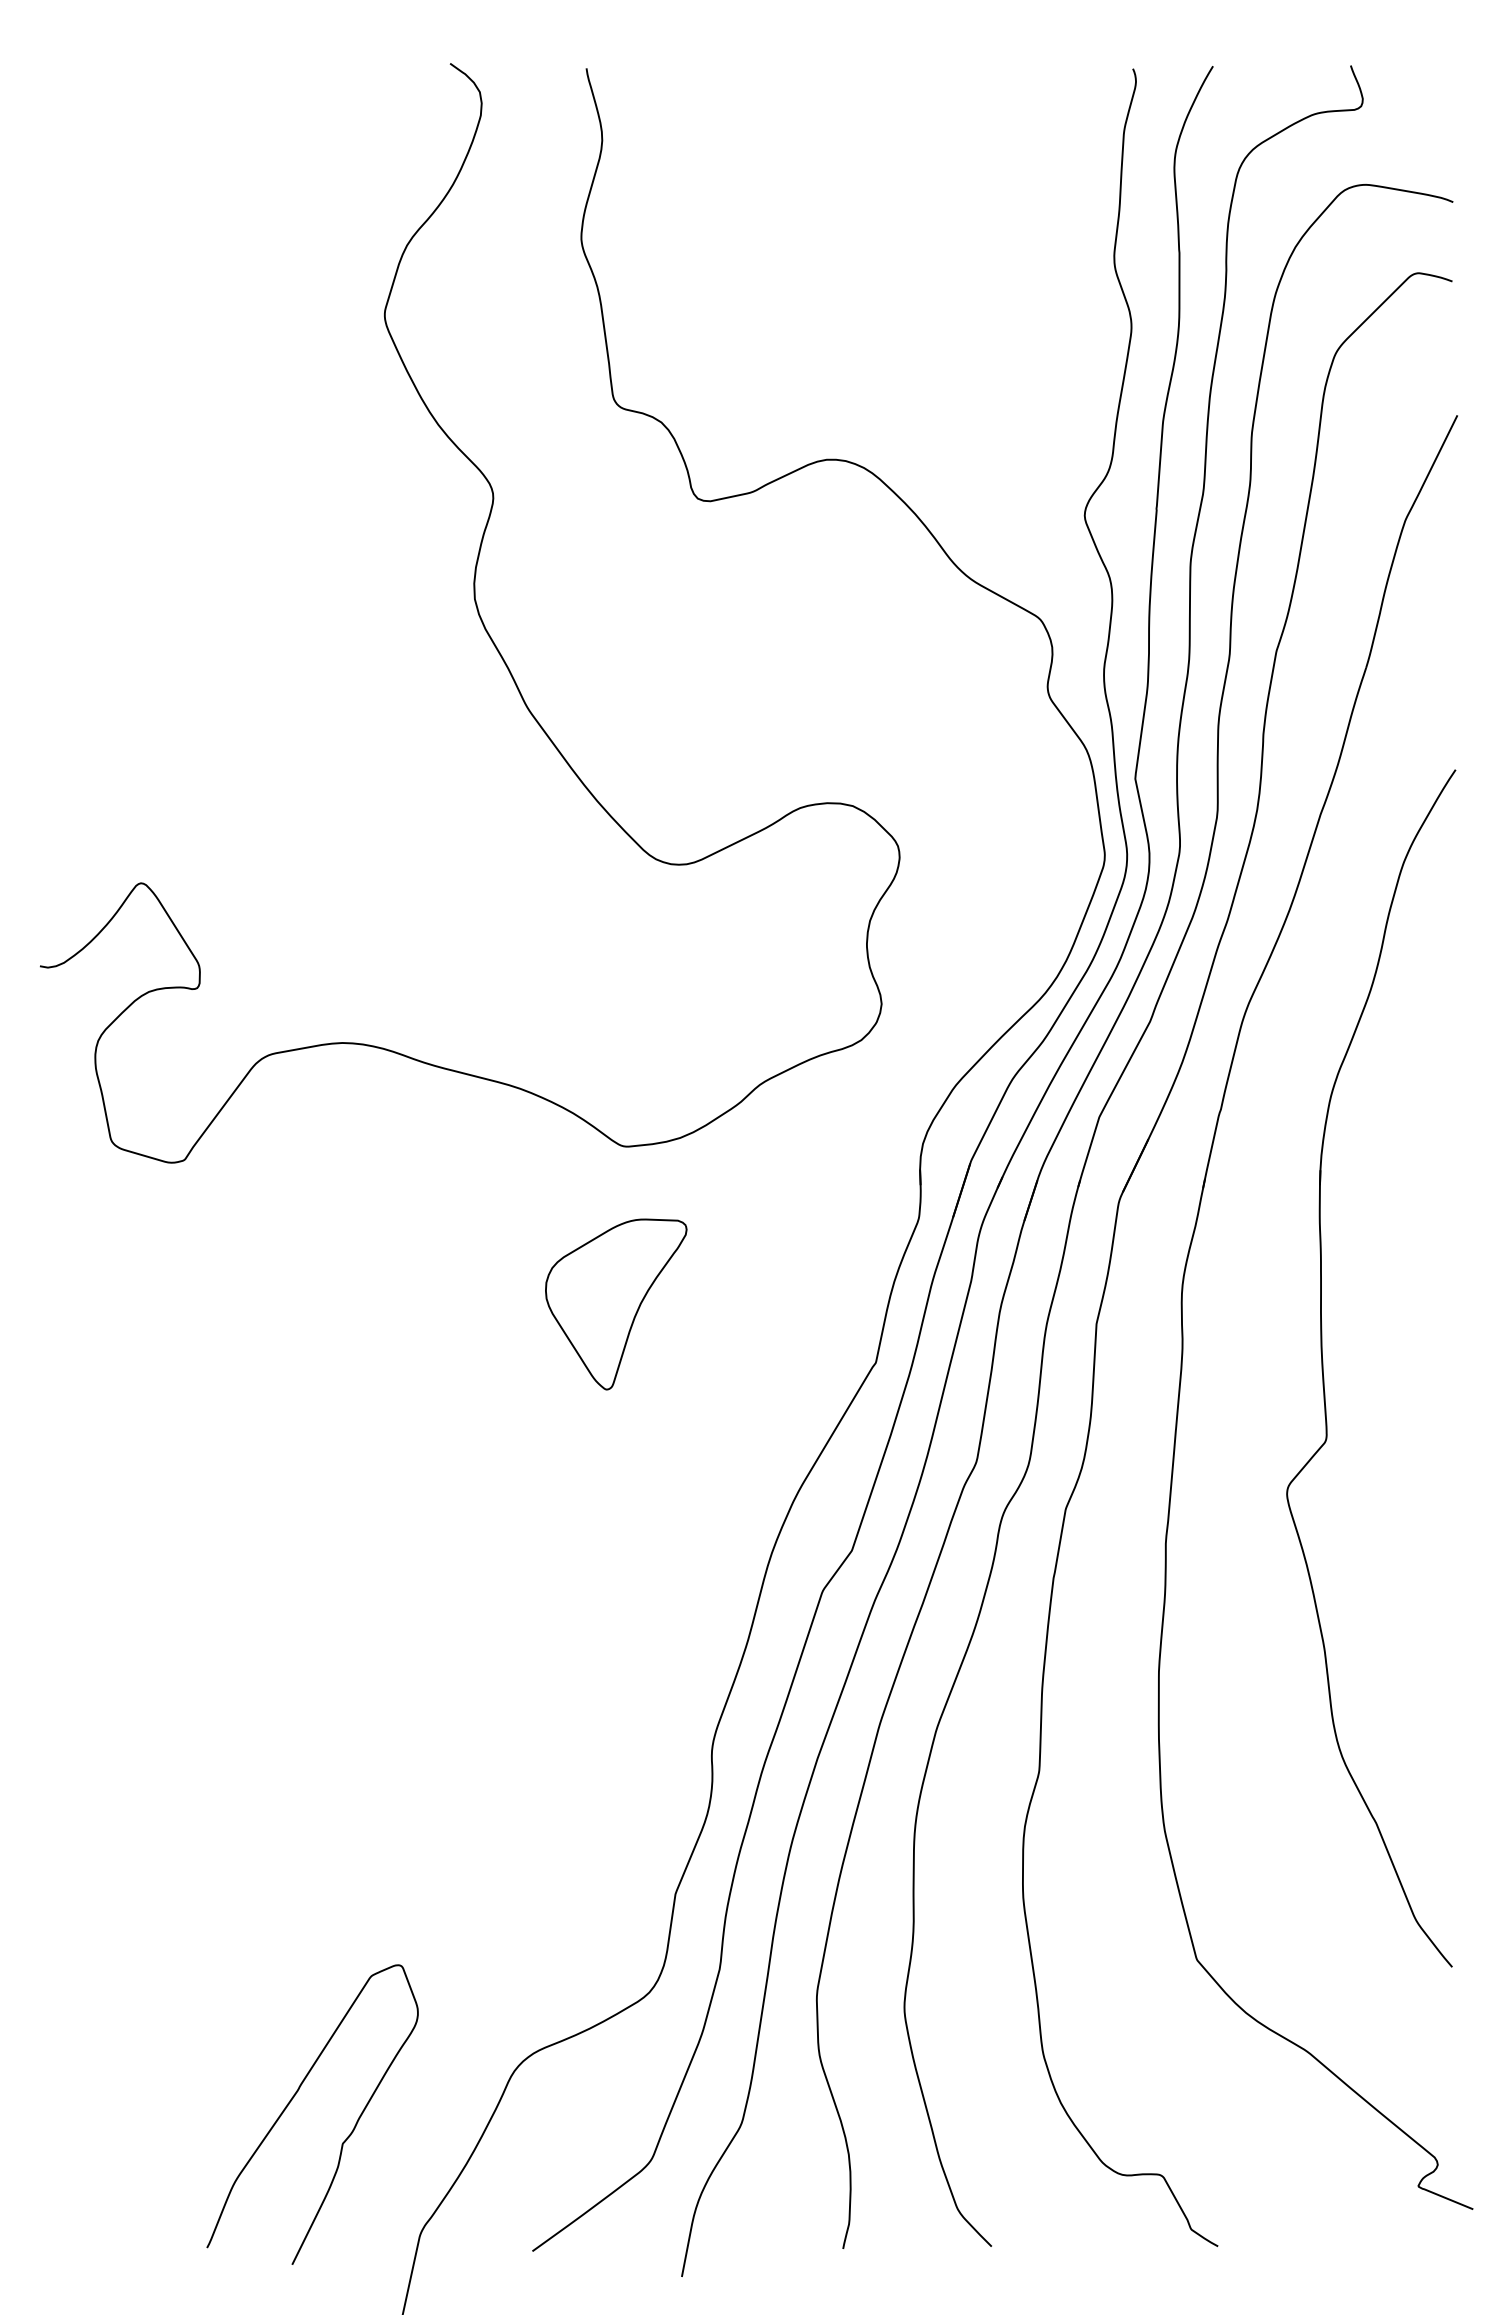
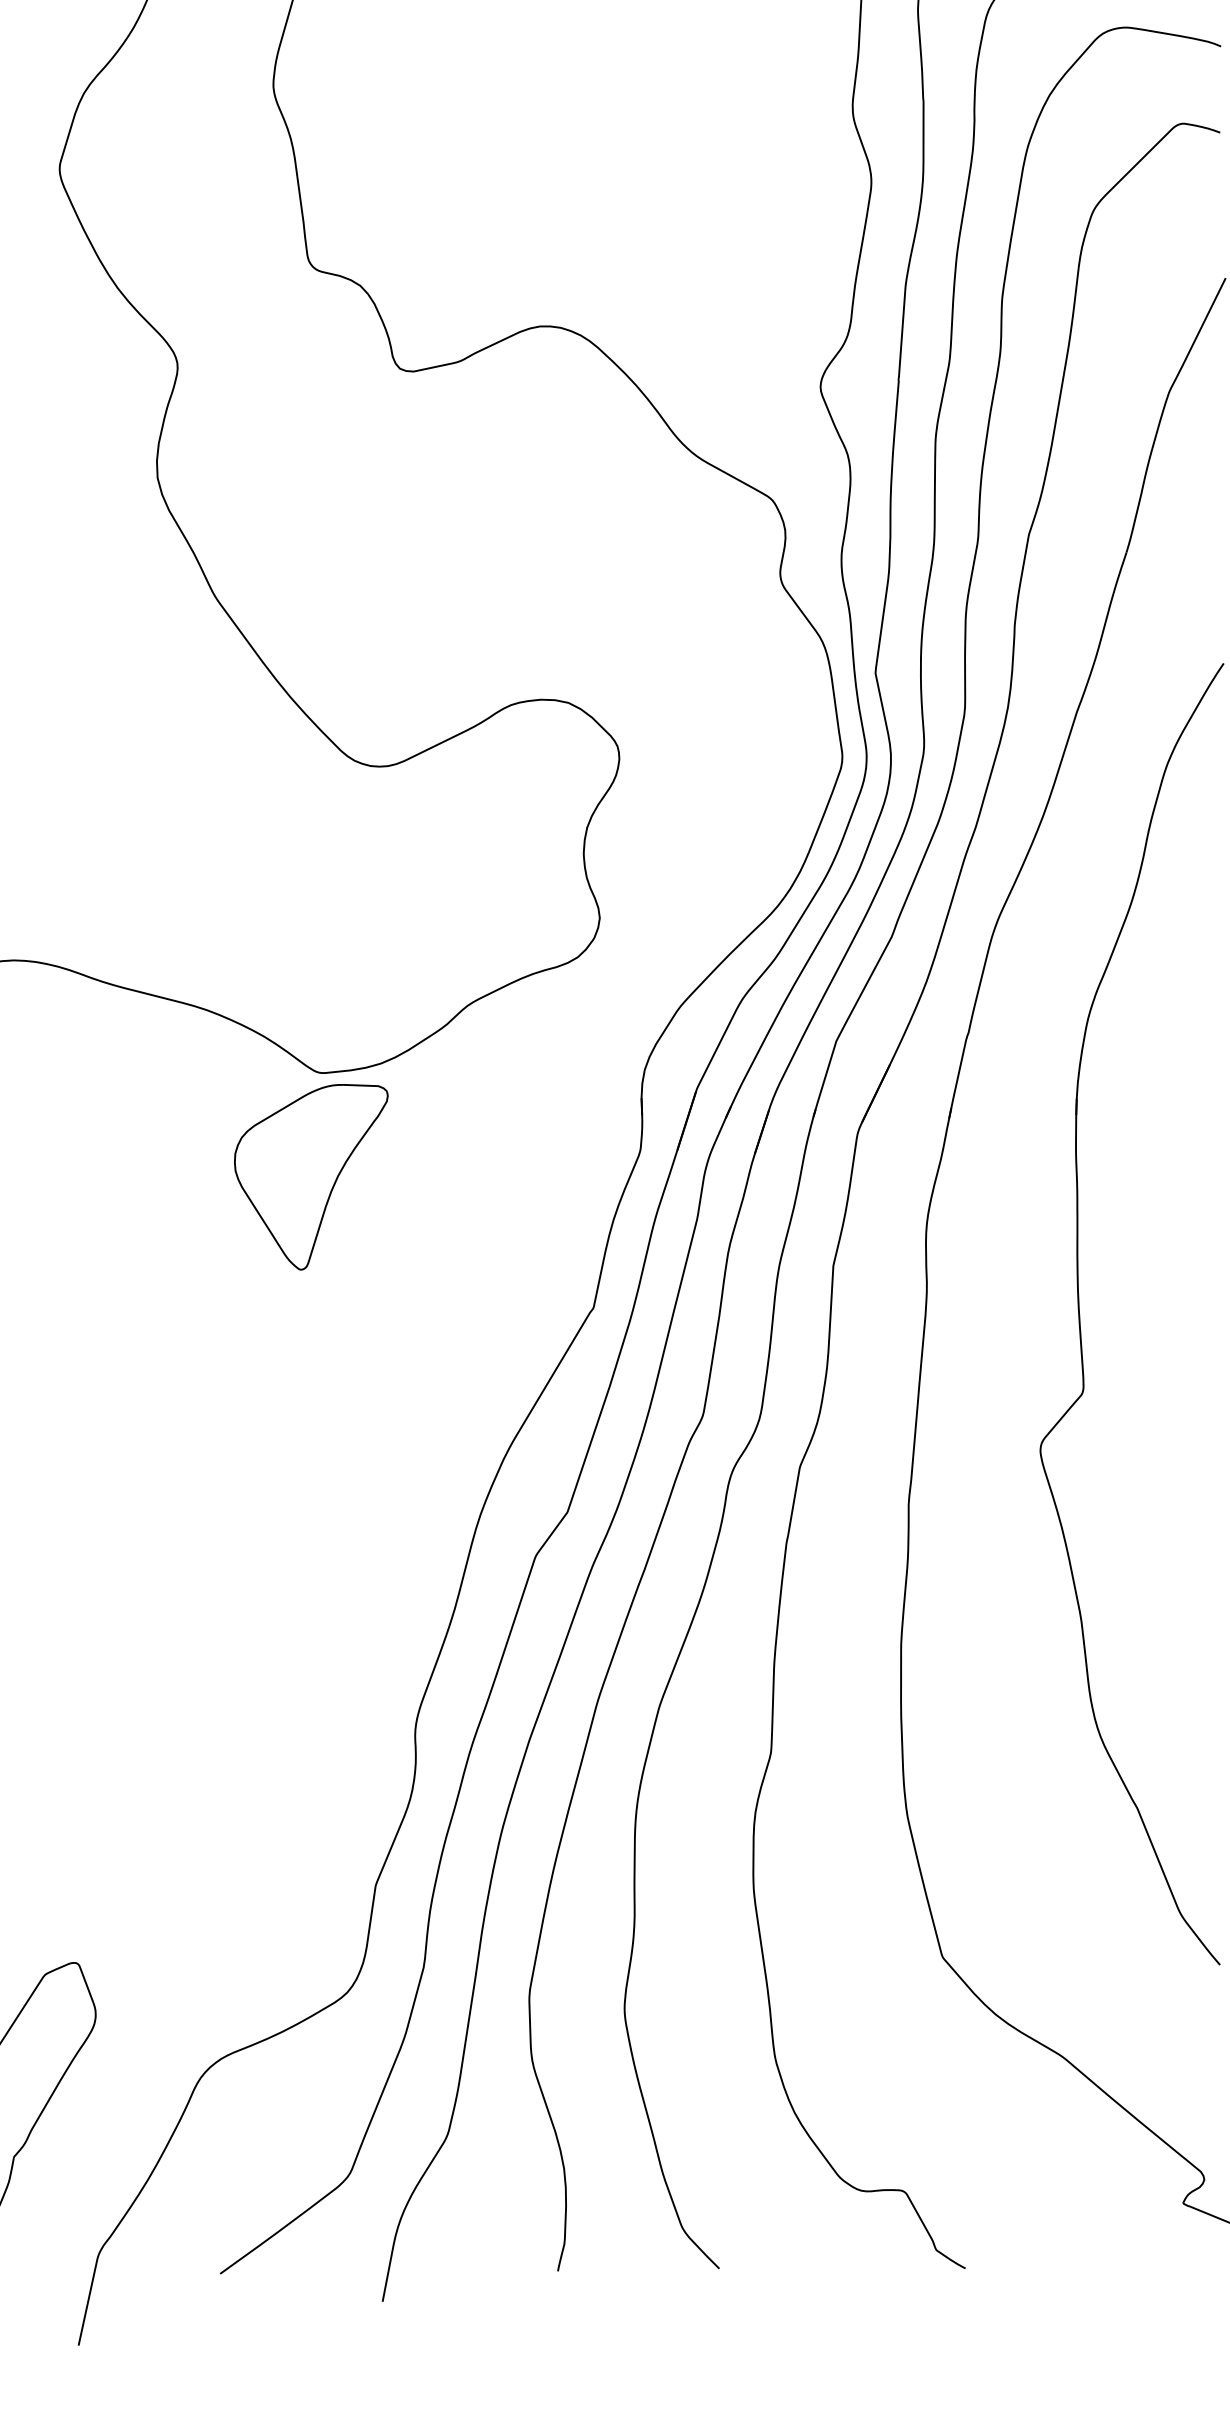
part: (616, 1304) -> (311, 1177), moved

